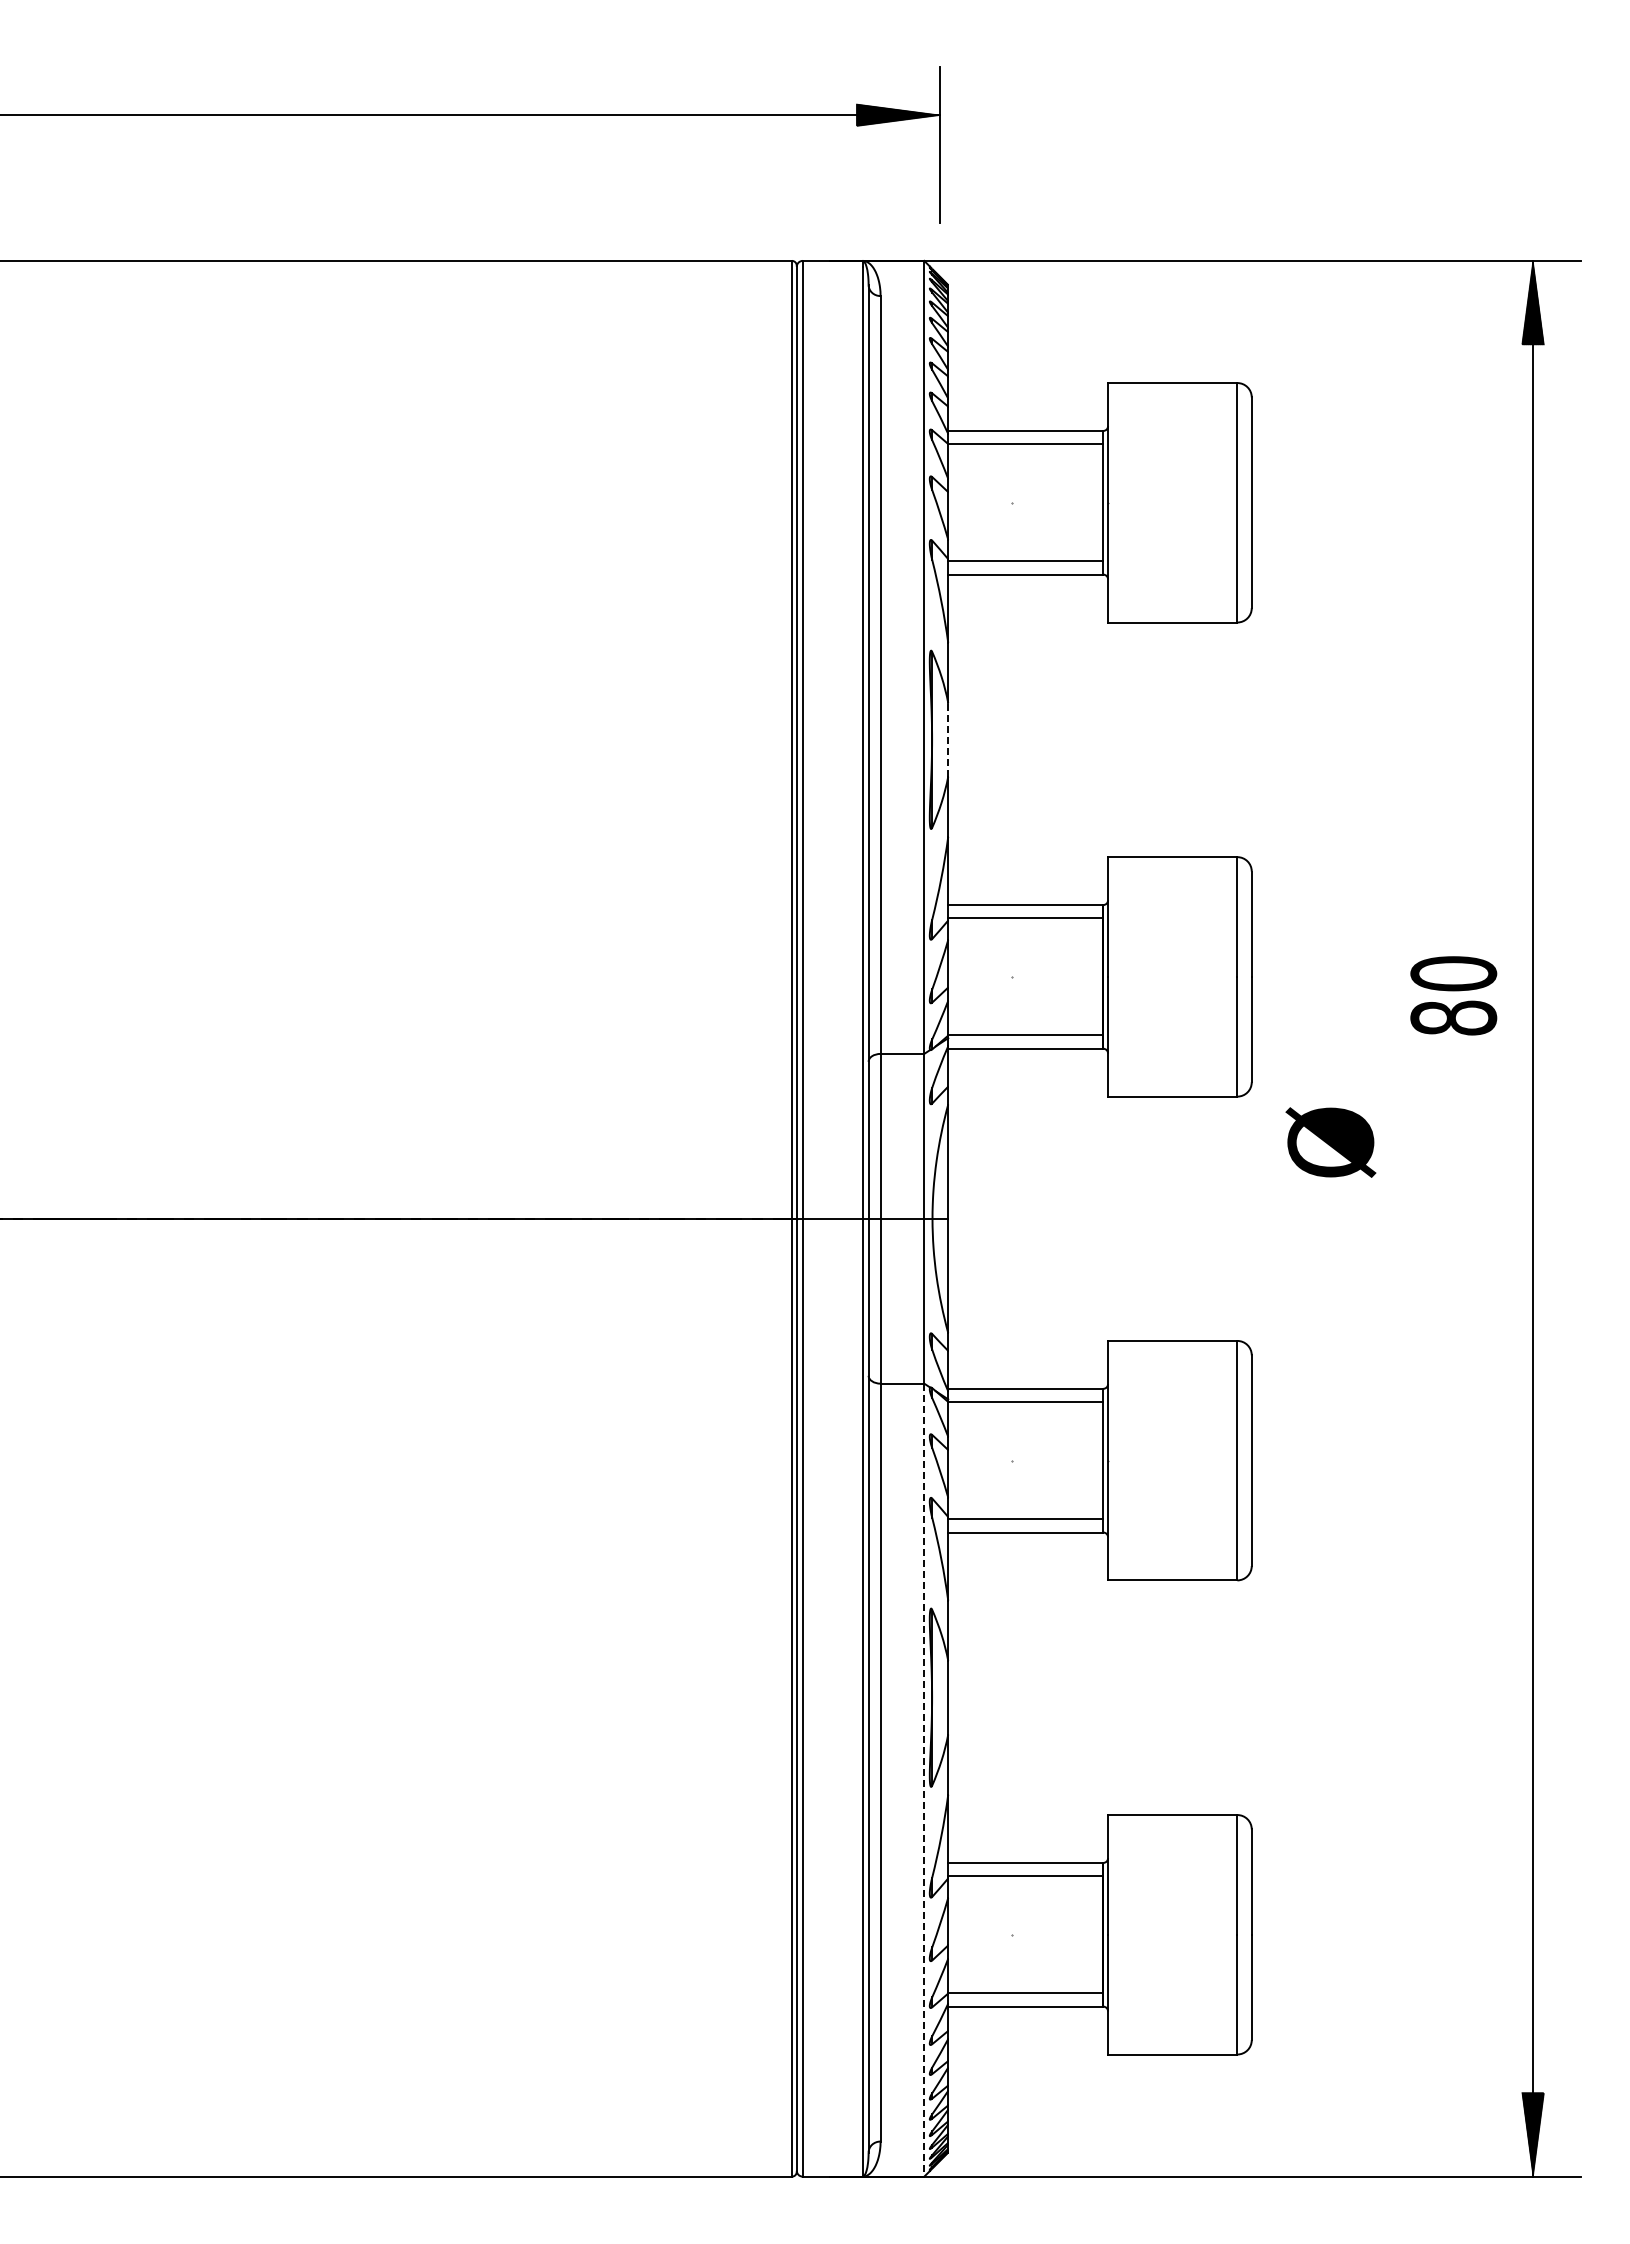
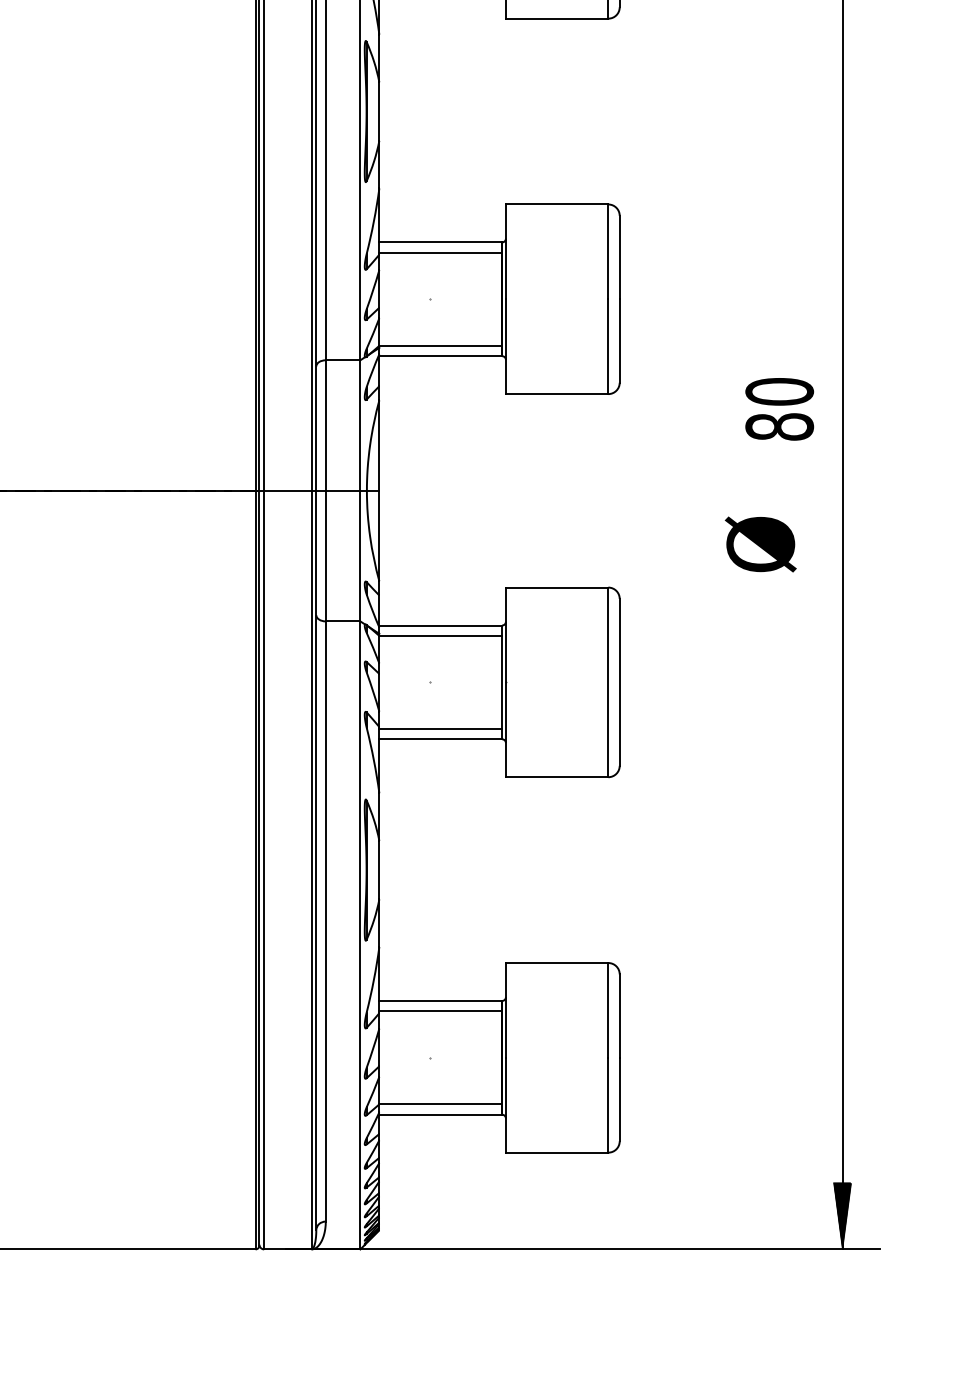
line: (948, 739) -> (379, 111), dashed -> solid
text: (1453, 995) -> (779, 409), moved
text: (1330, 1142) -> (760, 544), moved
line: (924, 1780) -> (360, 935), dashed -> solid

